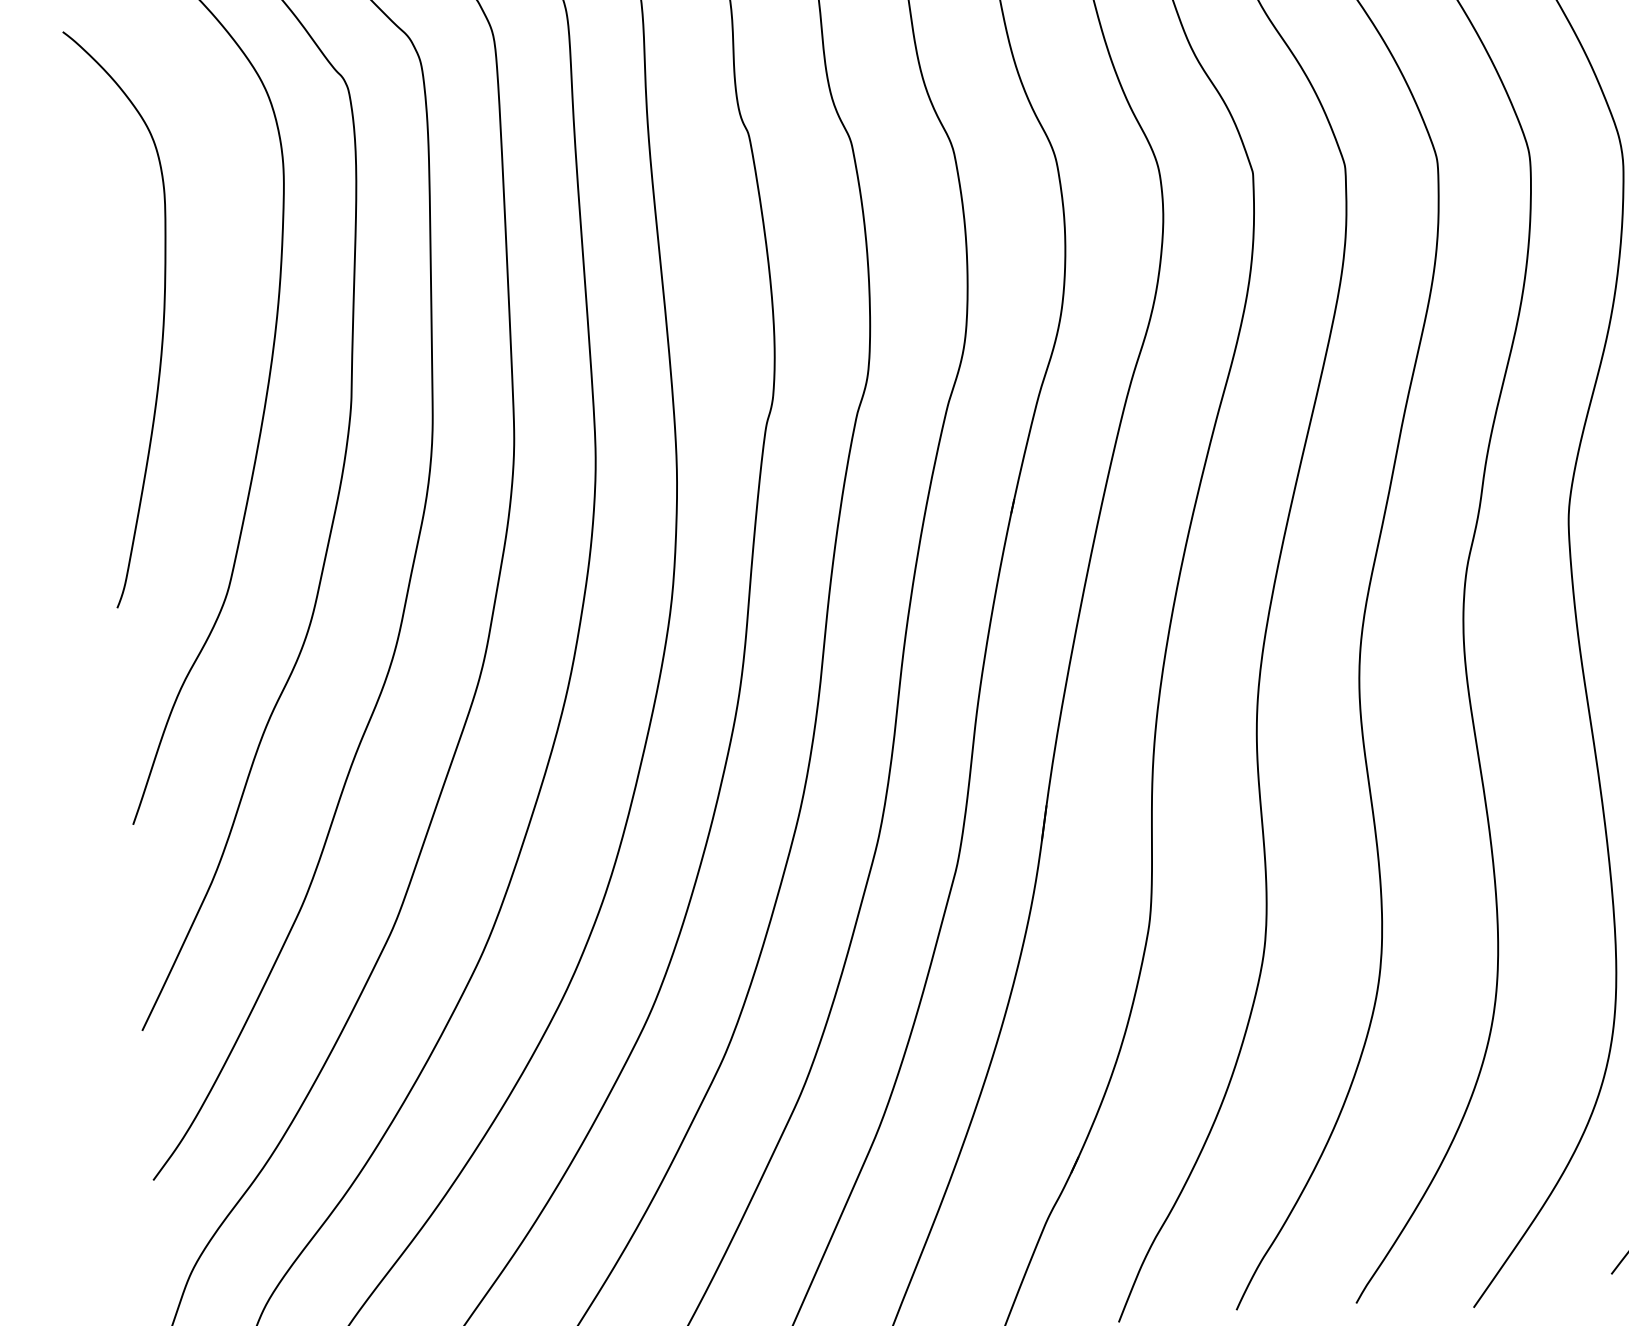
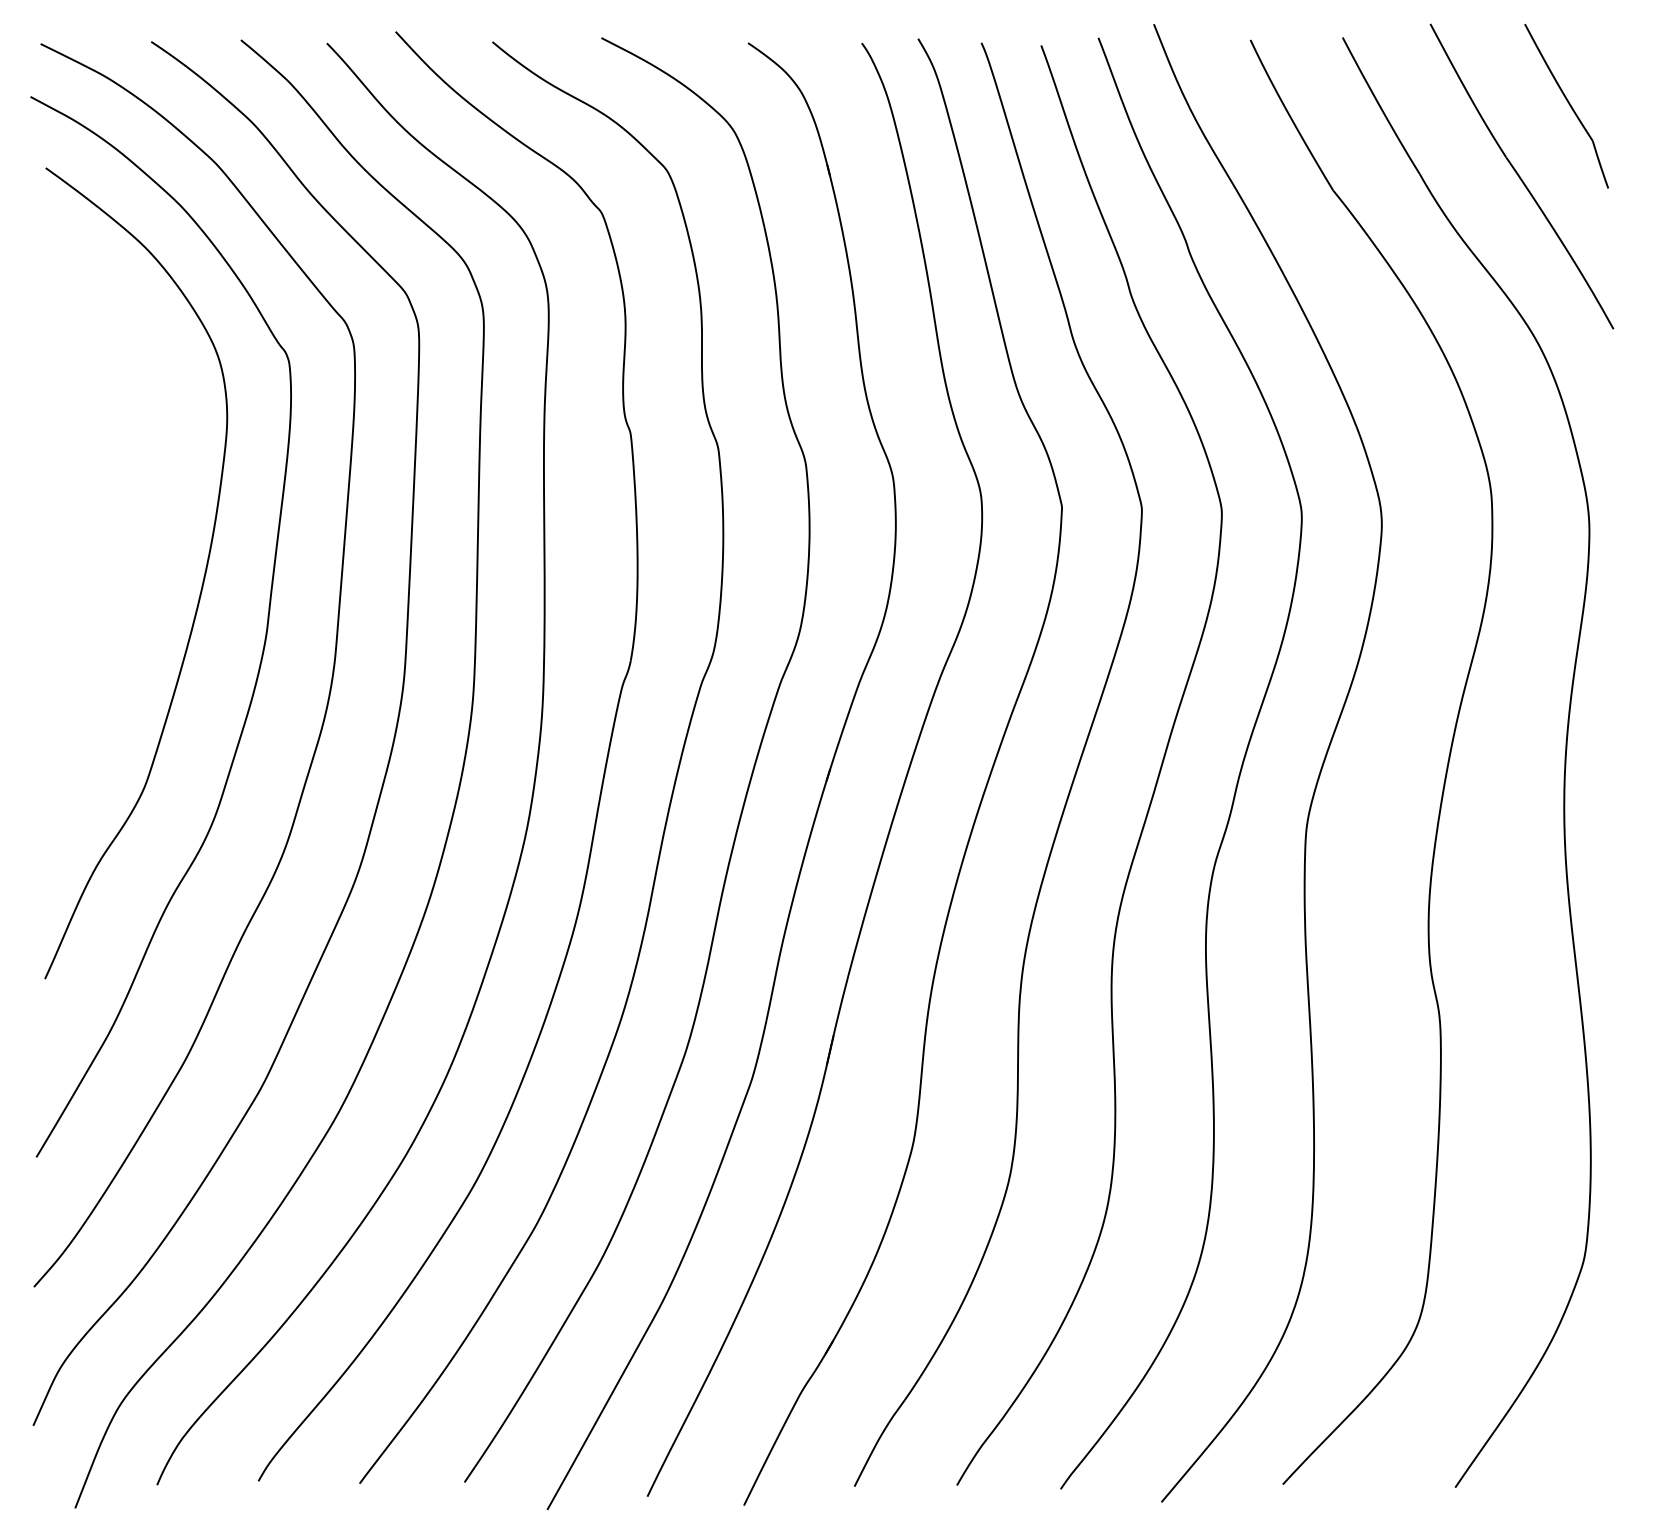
curve: (162, 321) -> (110, 547), removed

